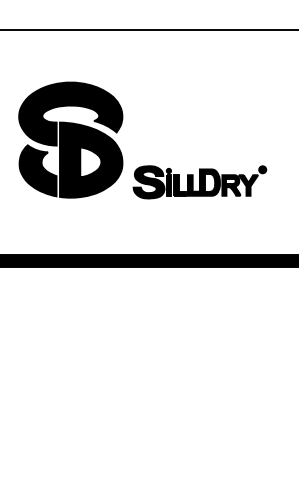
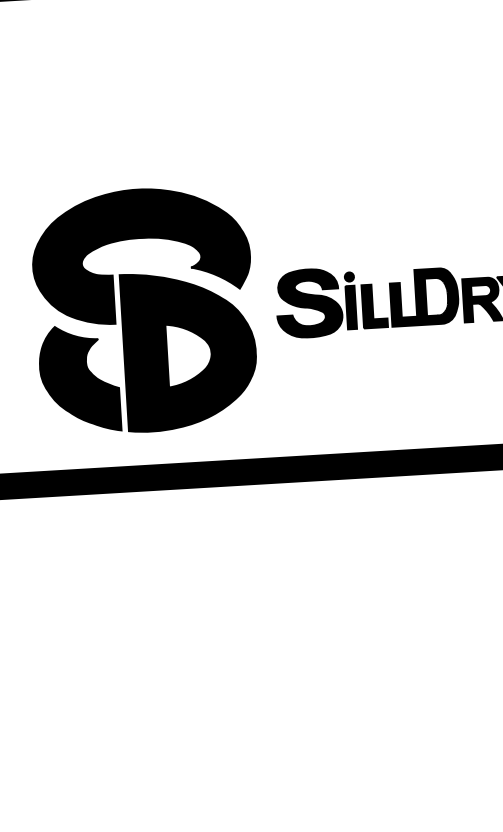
part: (70, 139) -> (143, 309), moved

